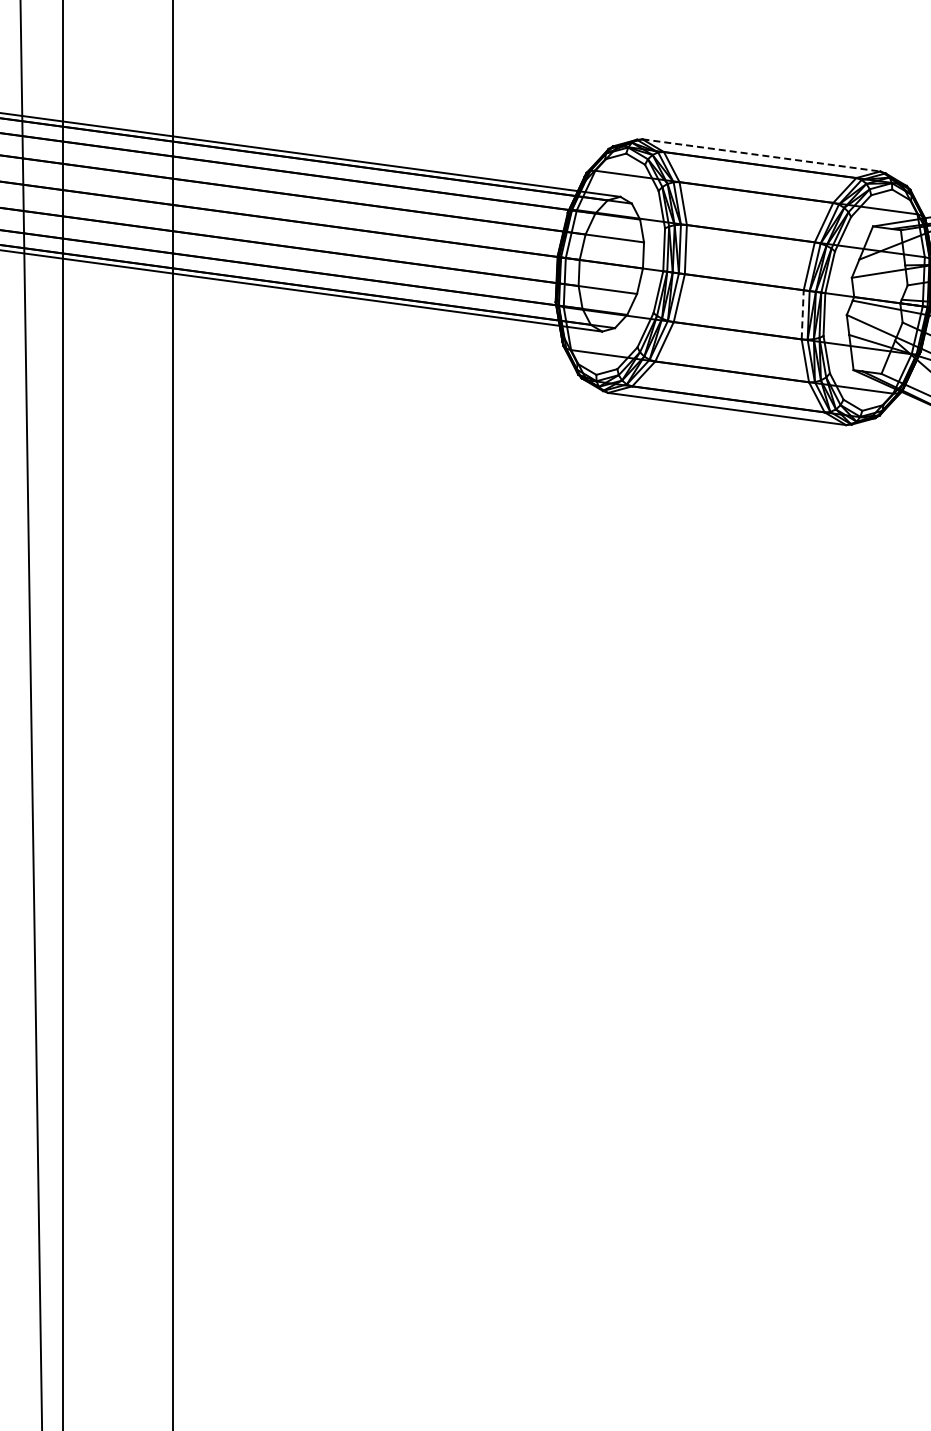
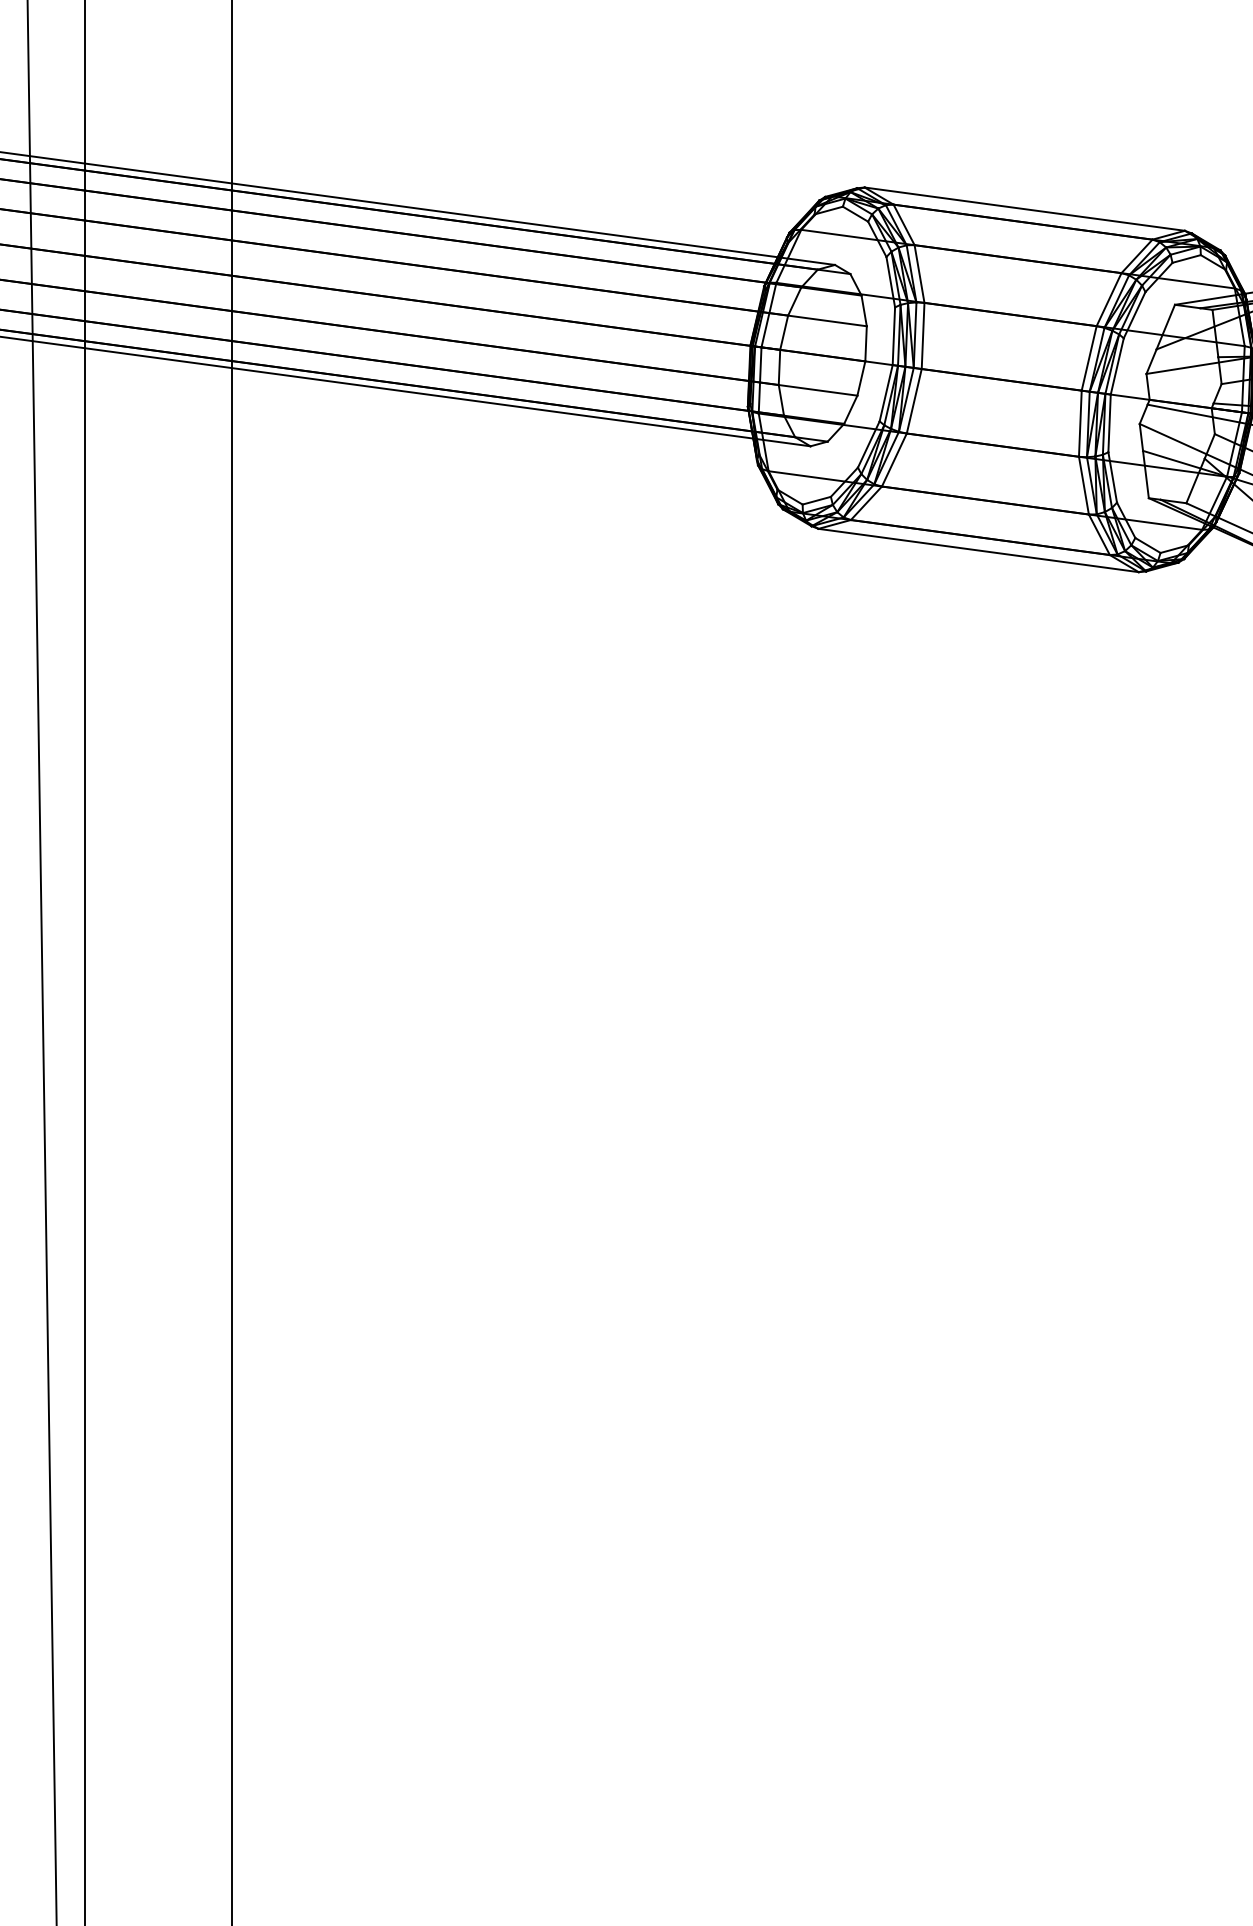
line: (761, 155) -> (1024, 209), dashed -> solid
line: (802, 314) -> (1080, 423), dashed -> solid

